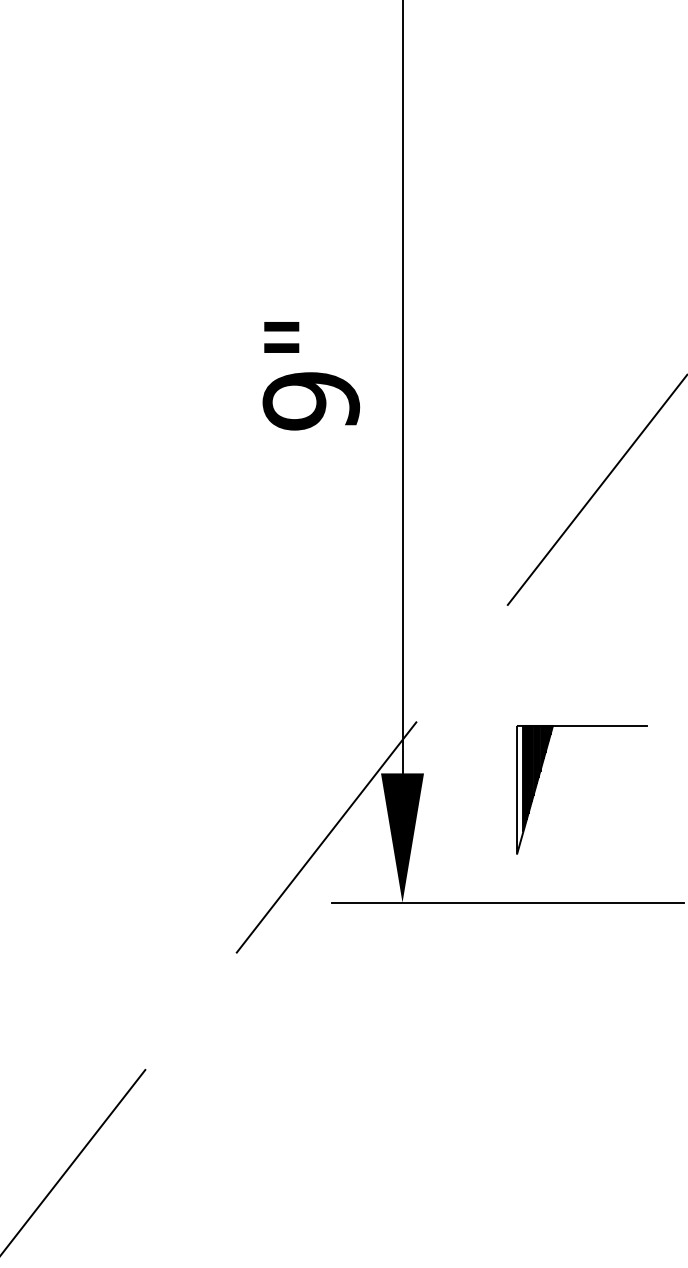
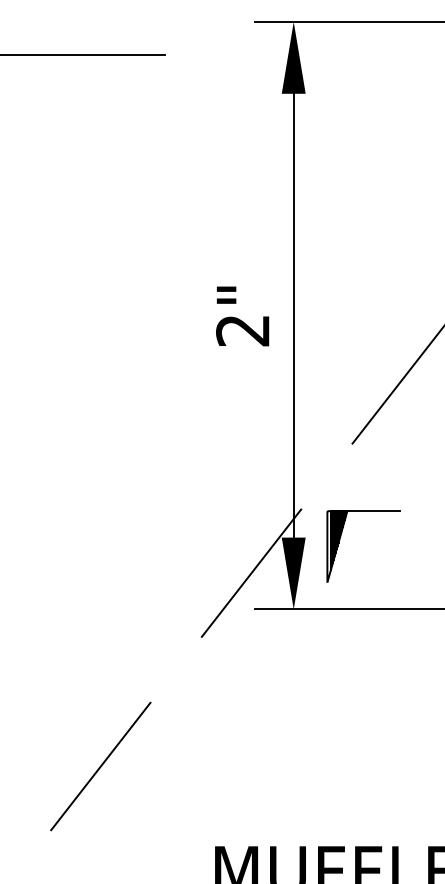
text: (312, 400) -> (243, 330), 9" -> 2"
part: (540, 778) -> (340, 540), moved

